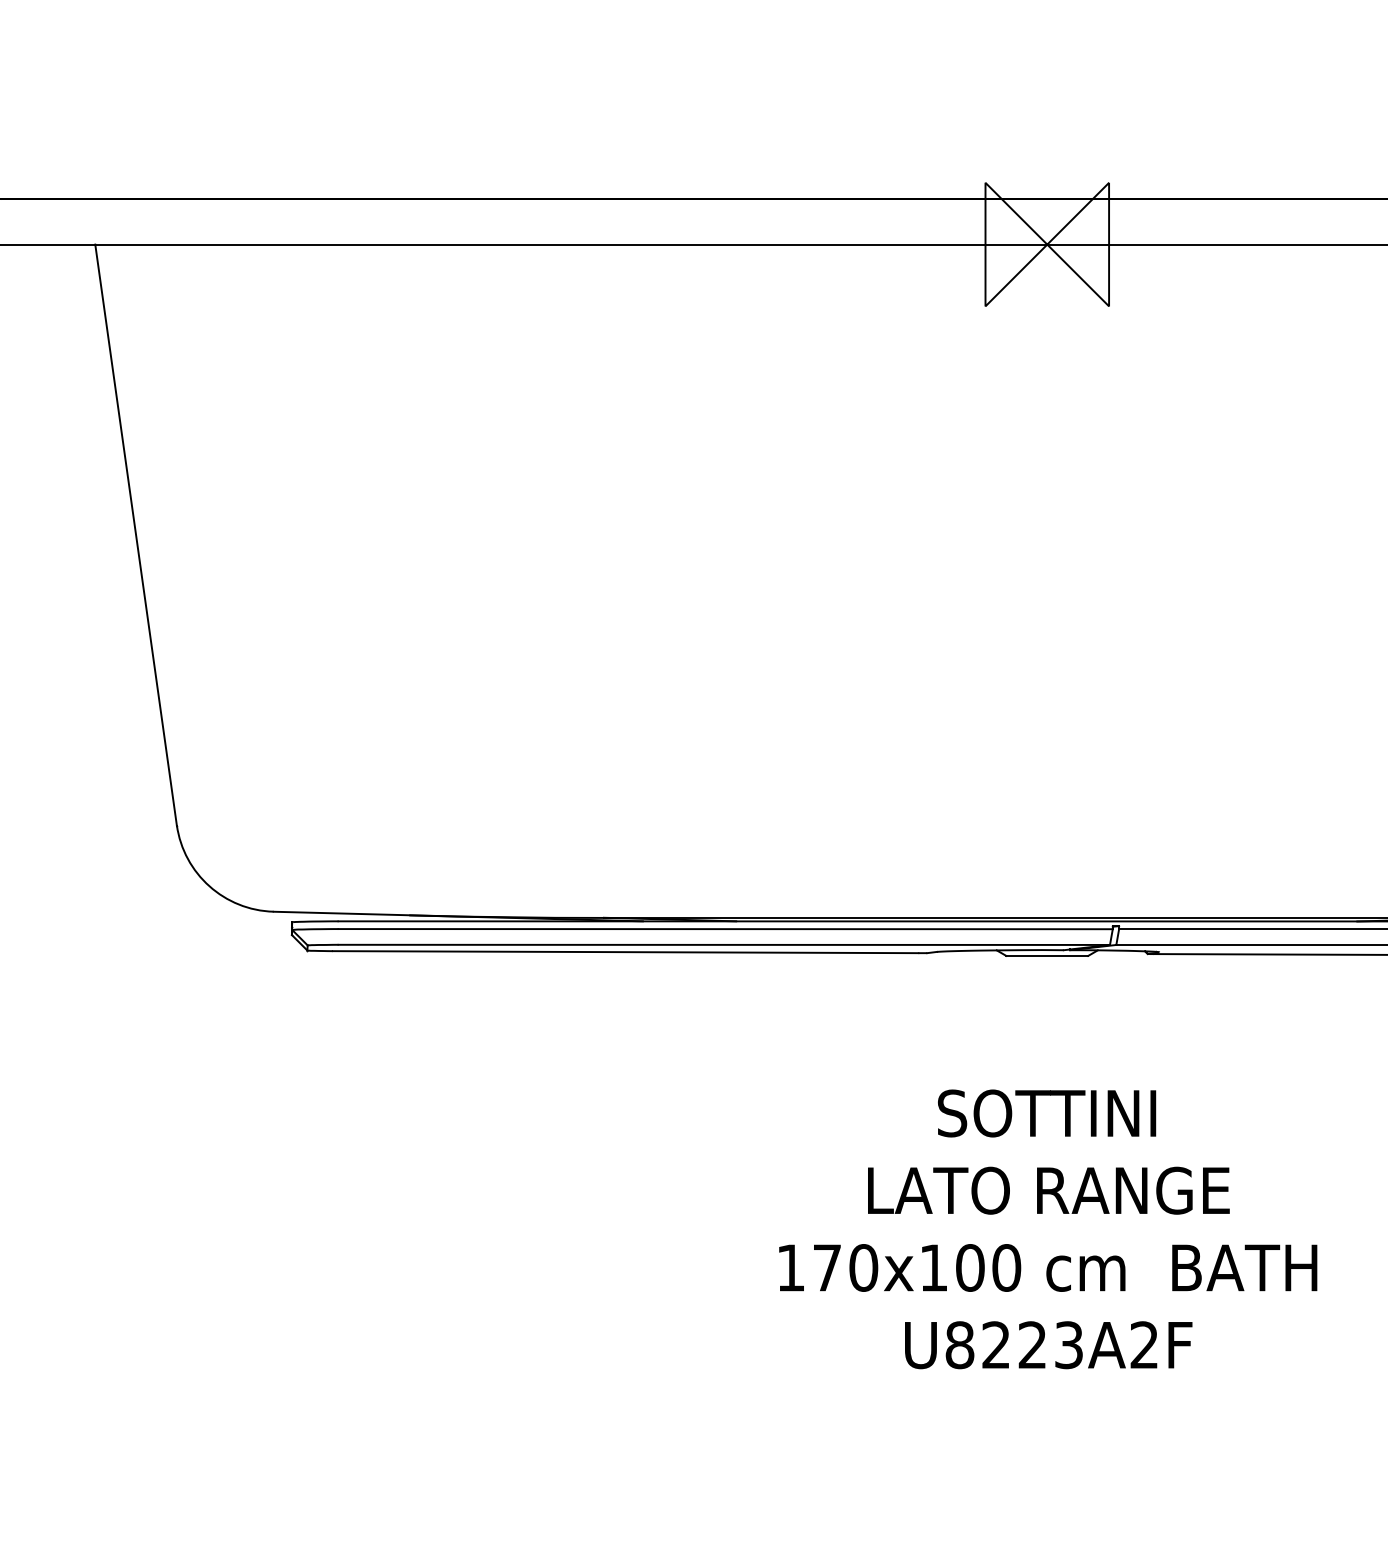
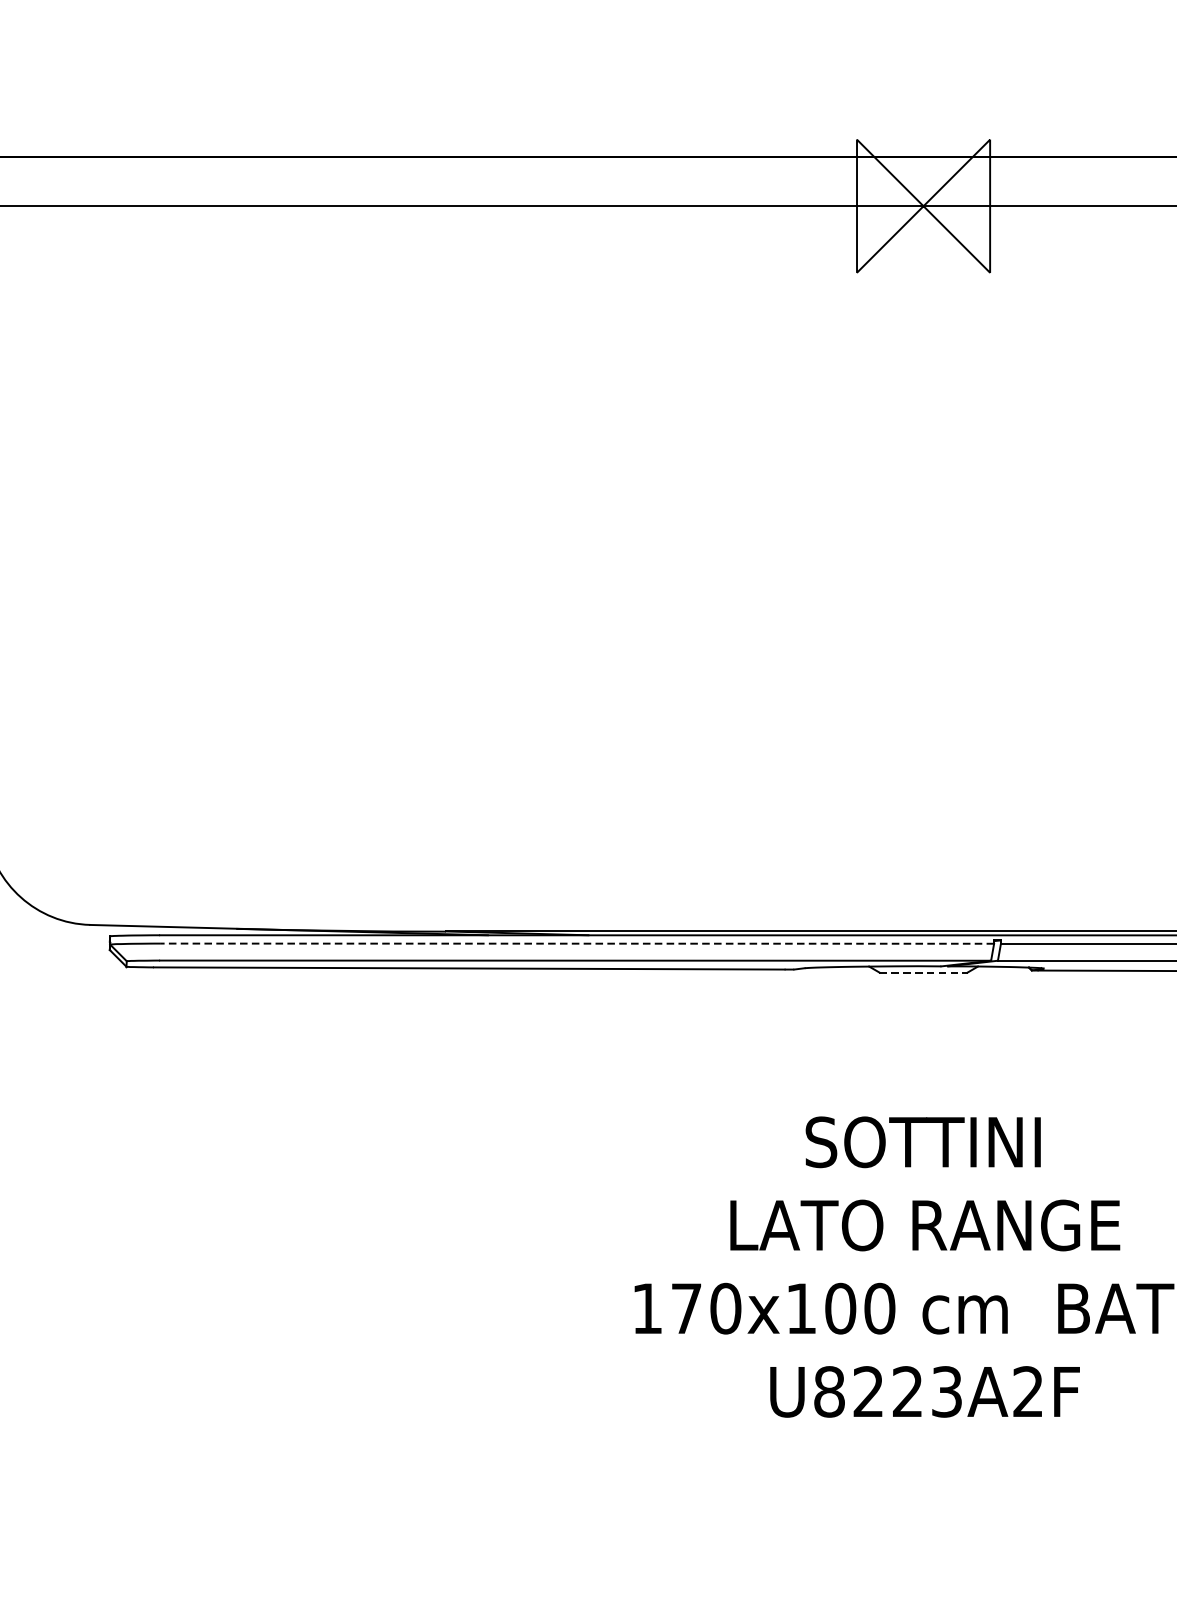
line: (725, 929) -> (576, 944), solid -> dashed
line: (1047, 955) -> (923, 972), solid -> dashed

